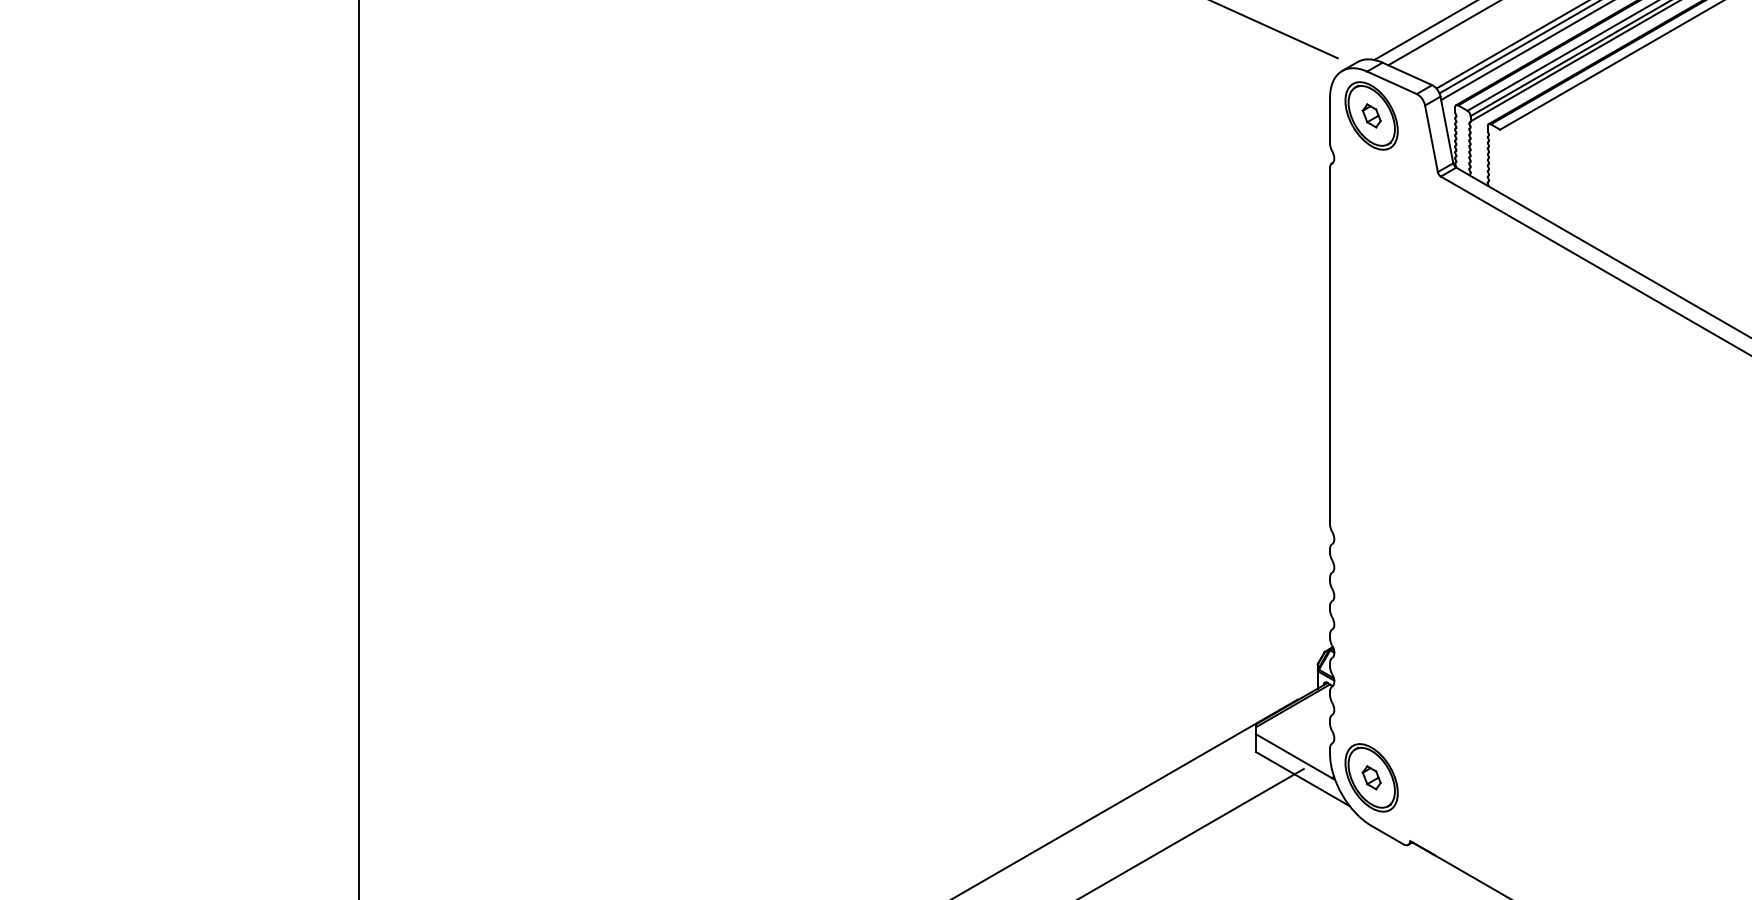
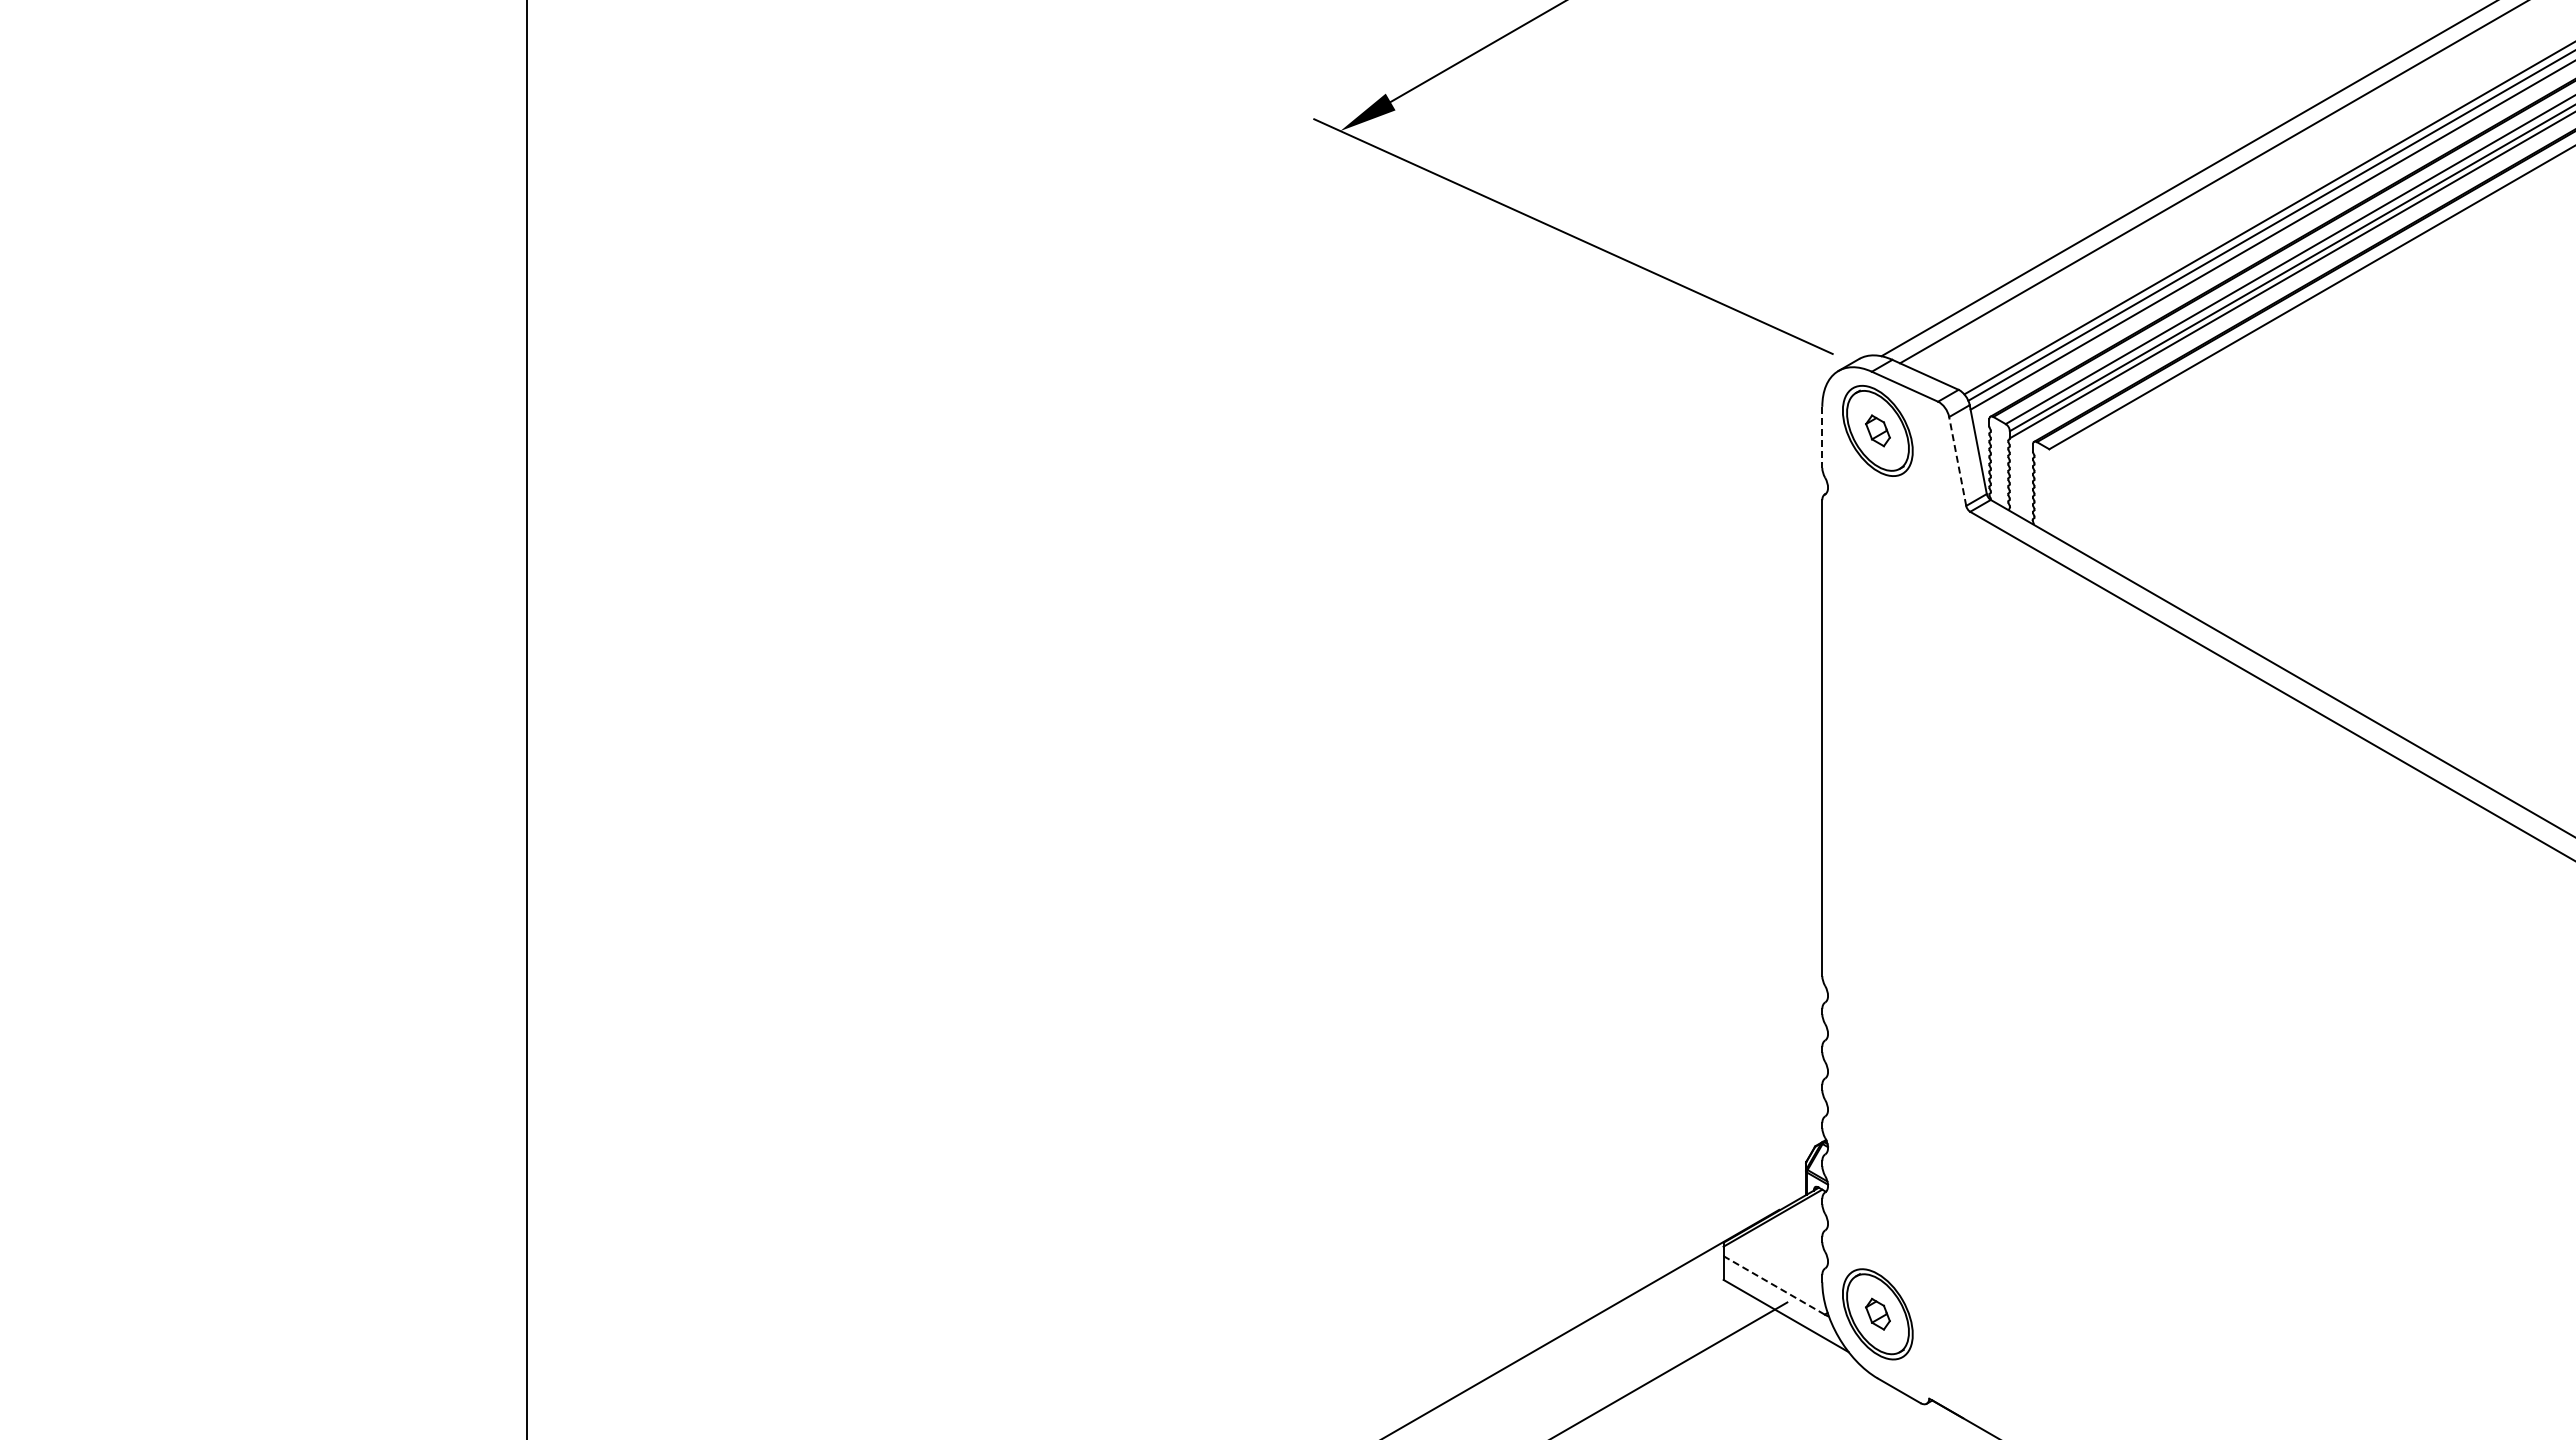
line: (1330, 120) -> (1822, 437), solid -> dashed
line: (1431, 138) -> (1957, 461), solid -> dashed
line: (1293, 756) -> (1773, 1285), solid -> dashed

